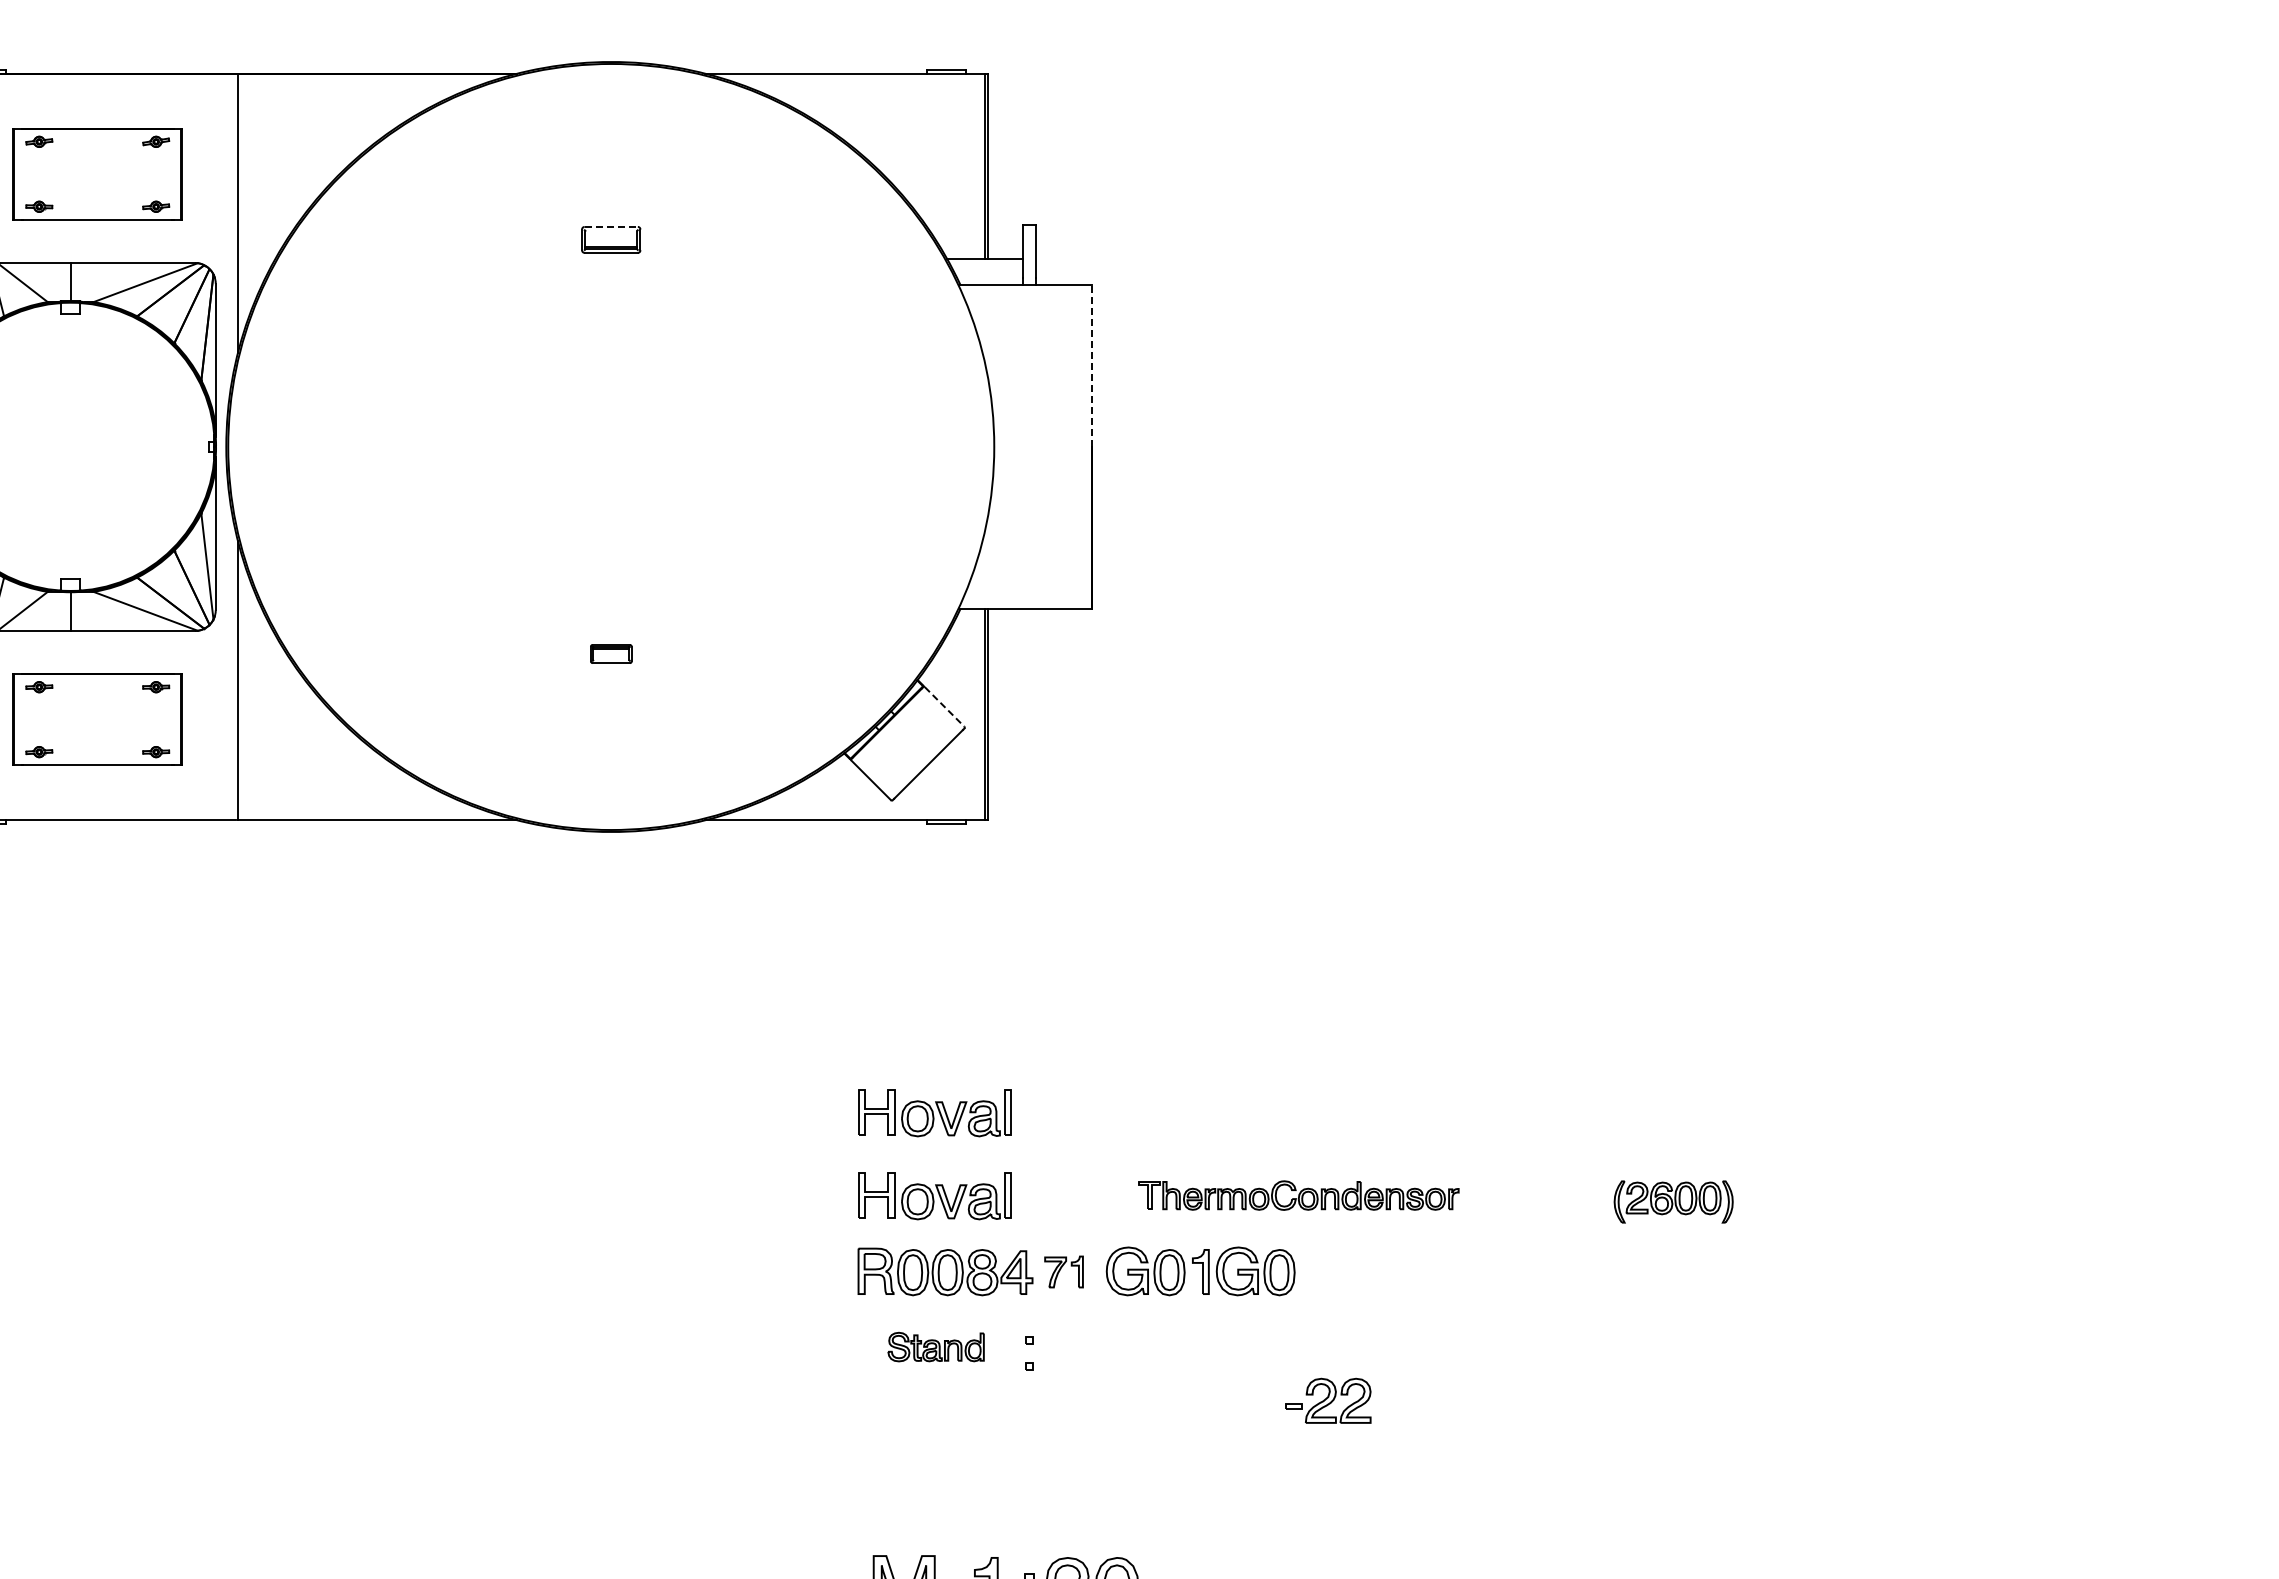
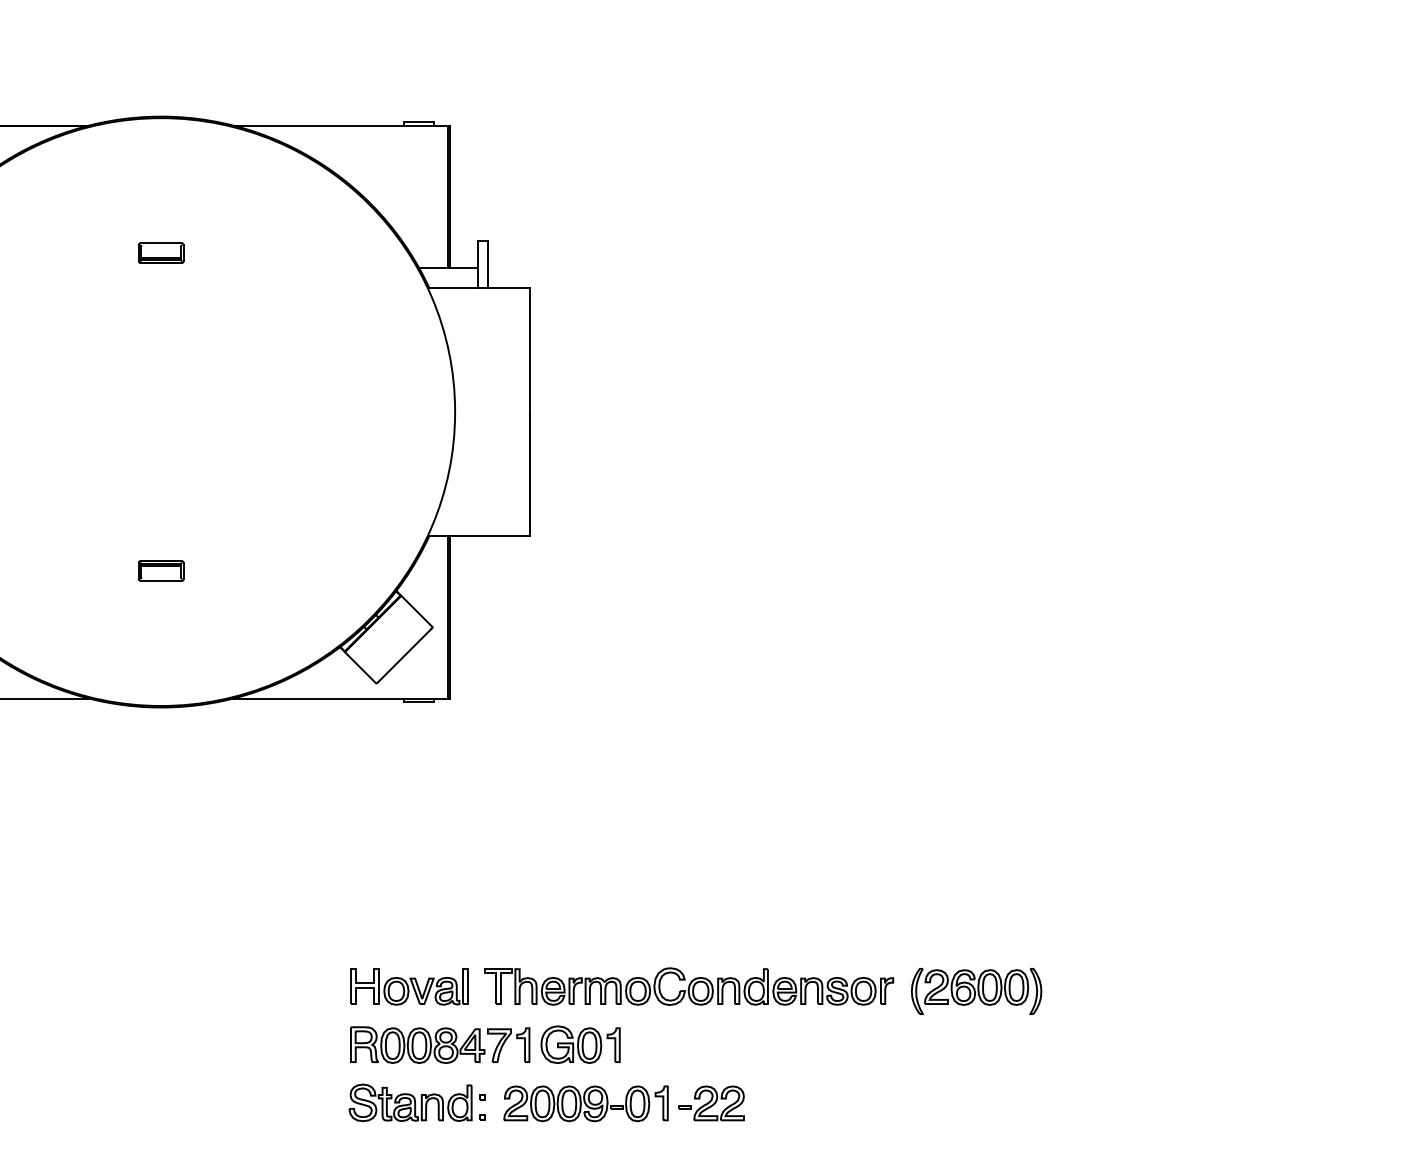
line: (611, 226) -> (161, 242), dashed -> solid
line: (1091, 366) -> (529, 350), dashed -> solid
part: (611, 653) -> (161, 570), size x1.43
line: (944, 706) -> (416, 611), dashed -> solid
part: (934, 1113) -> (409, 923), removed
part: (1298, 1195) -> (688, 986), size x1.67
part: (1673, 1201) -> (976, 991), size x1.43
part: (1063, 1271) -> (508, 1044), size x1.43
part: (1255, 1271) -> (655, 1044), removed
part: (935, 1346) -> (410, 1102), size x1.67
part: (1164, 1348) -> (585, 1103), added
part: (1328, 1400) -> (711, 1103), moved

